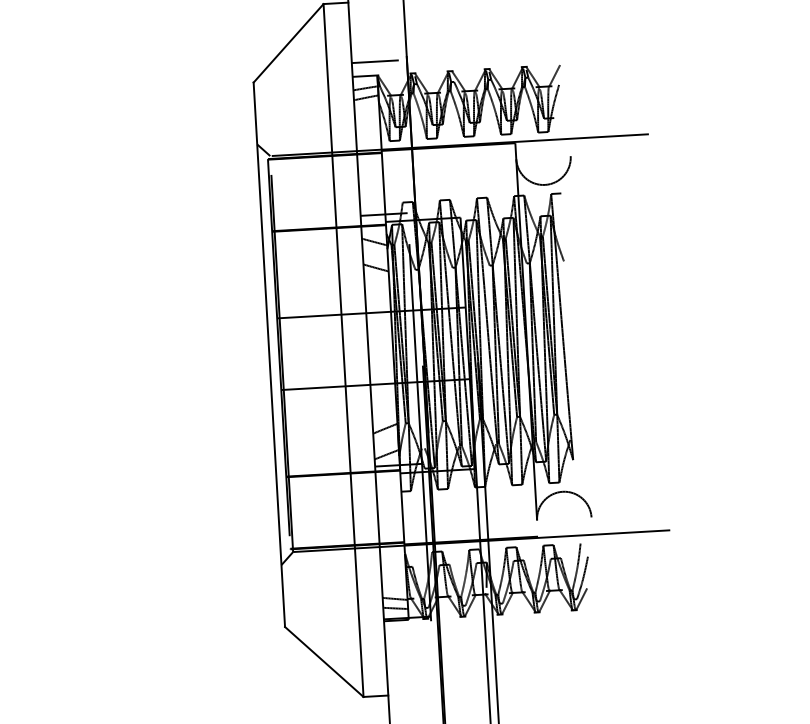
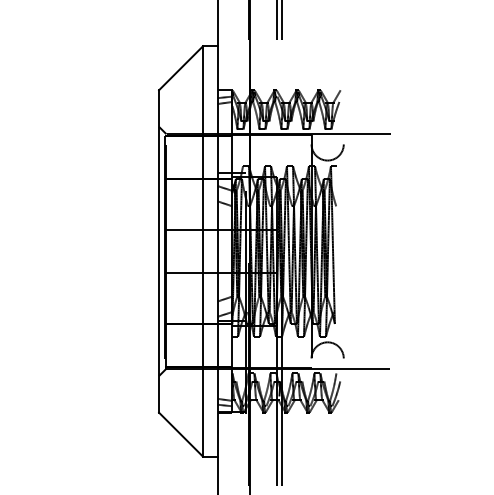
line: (375, 62) -> (231, 82), removed

